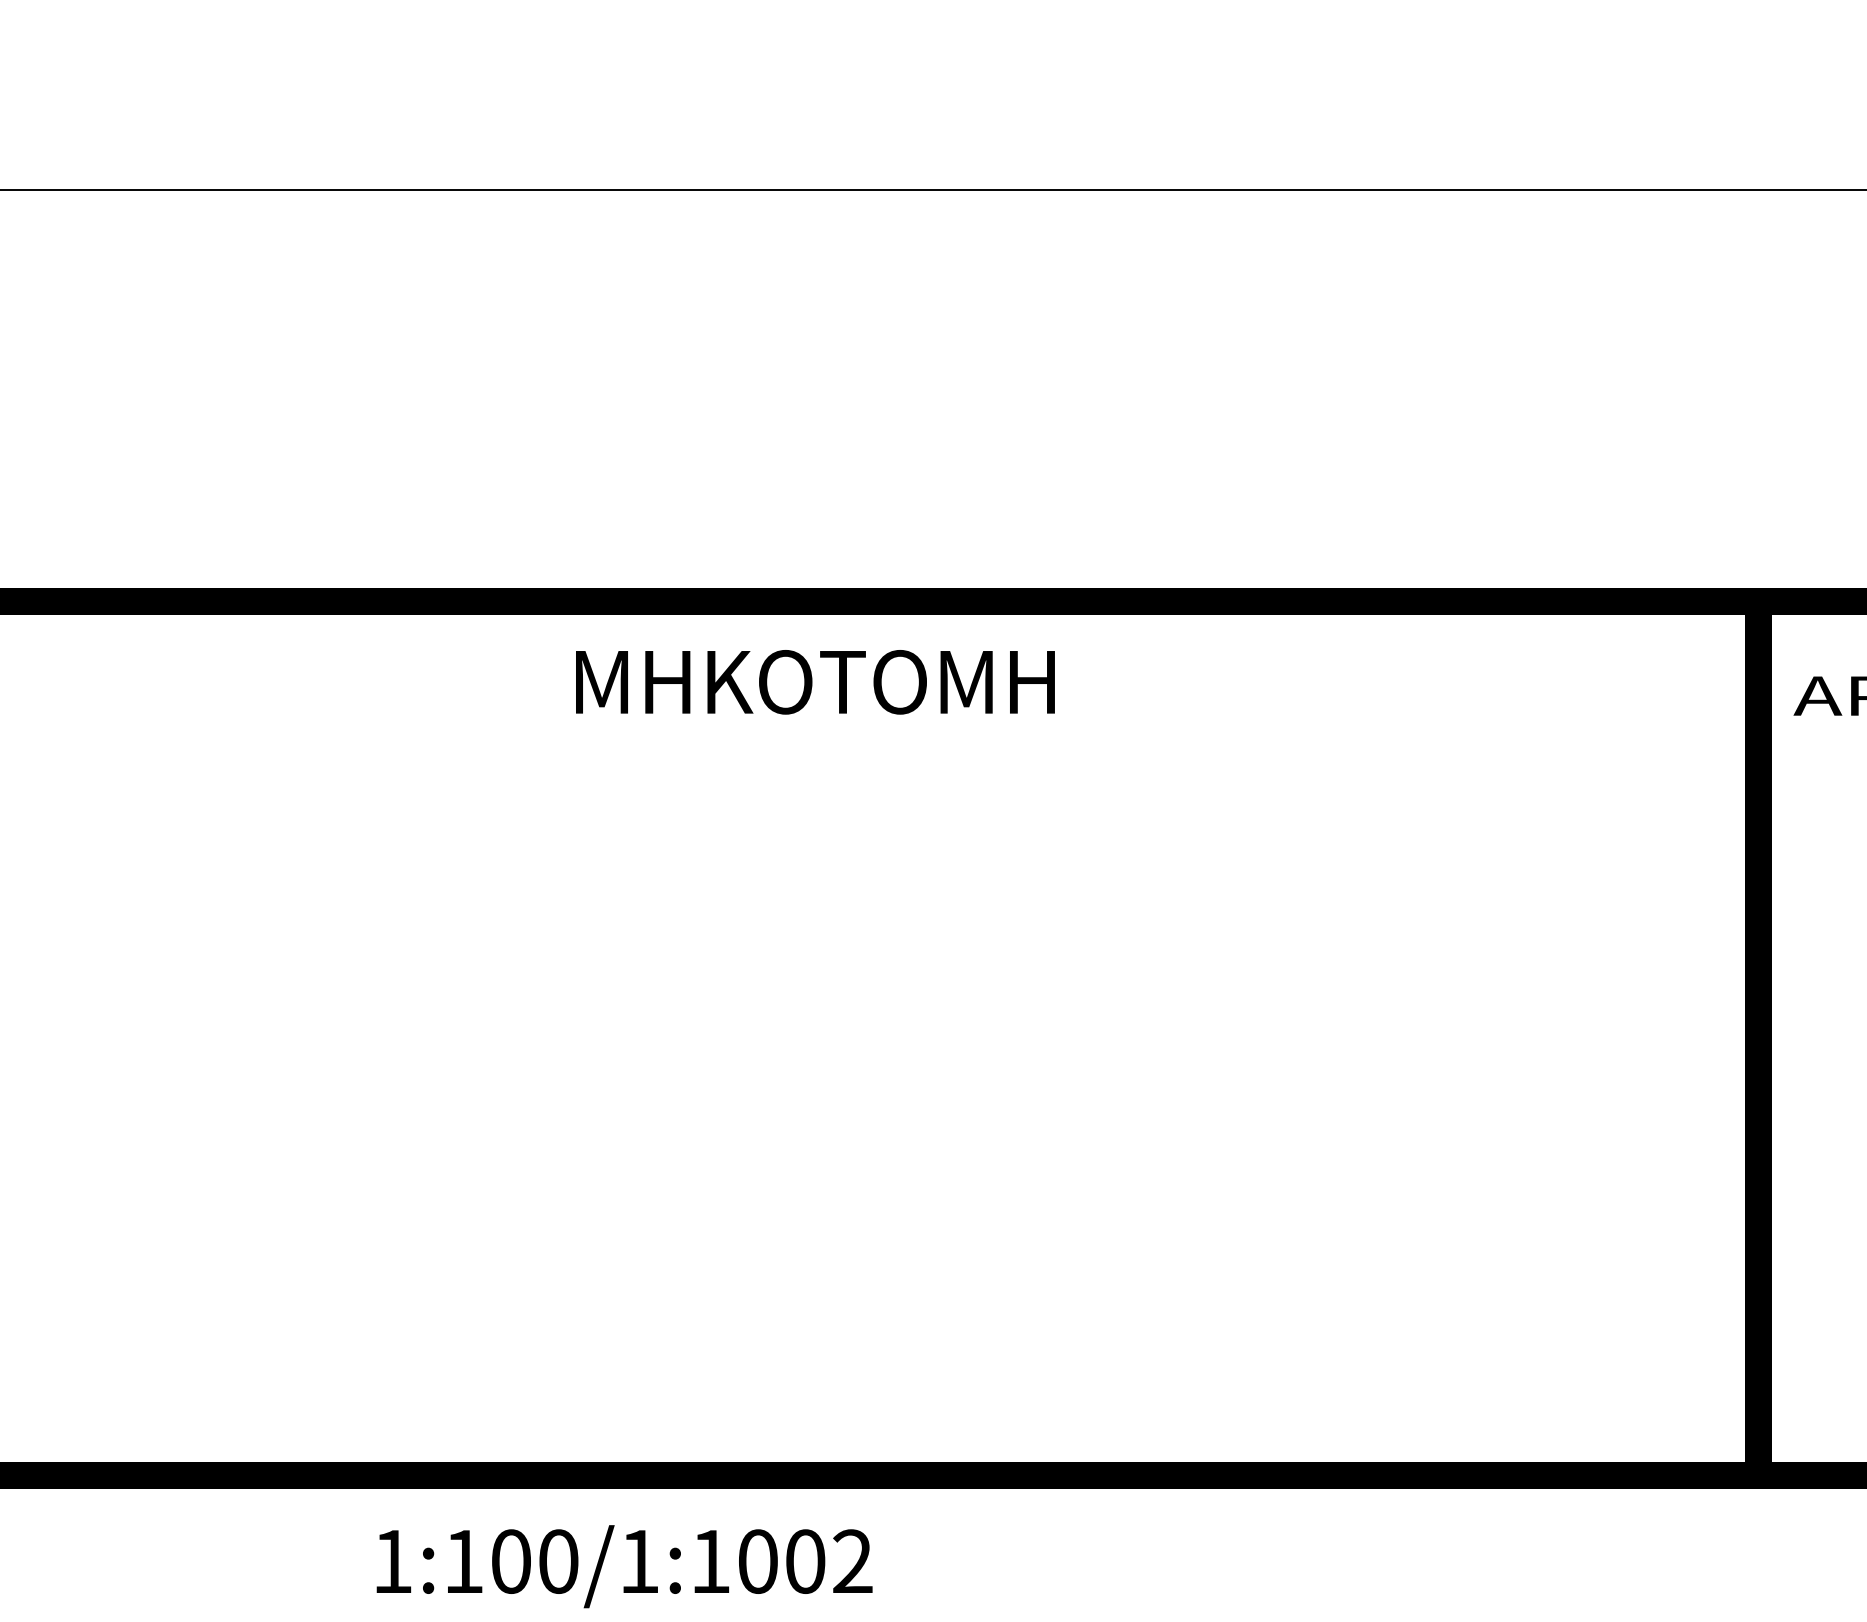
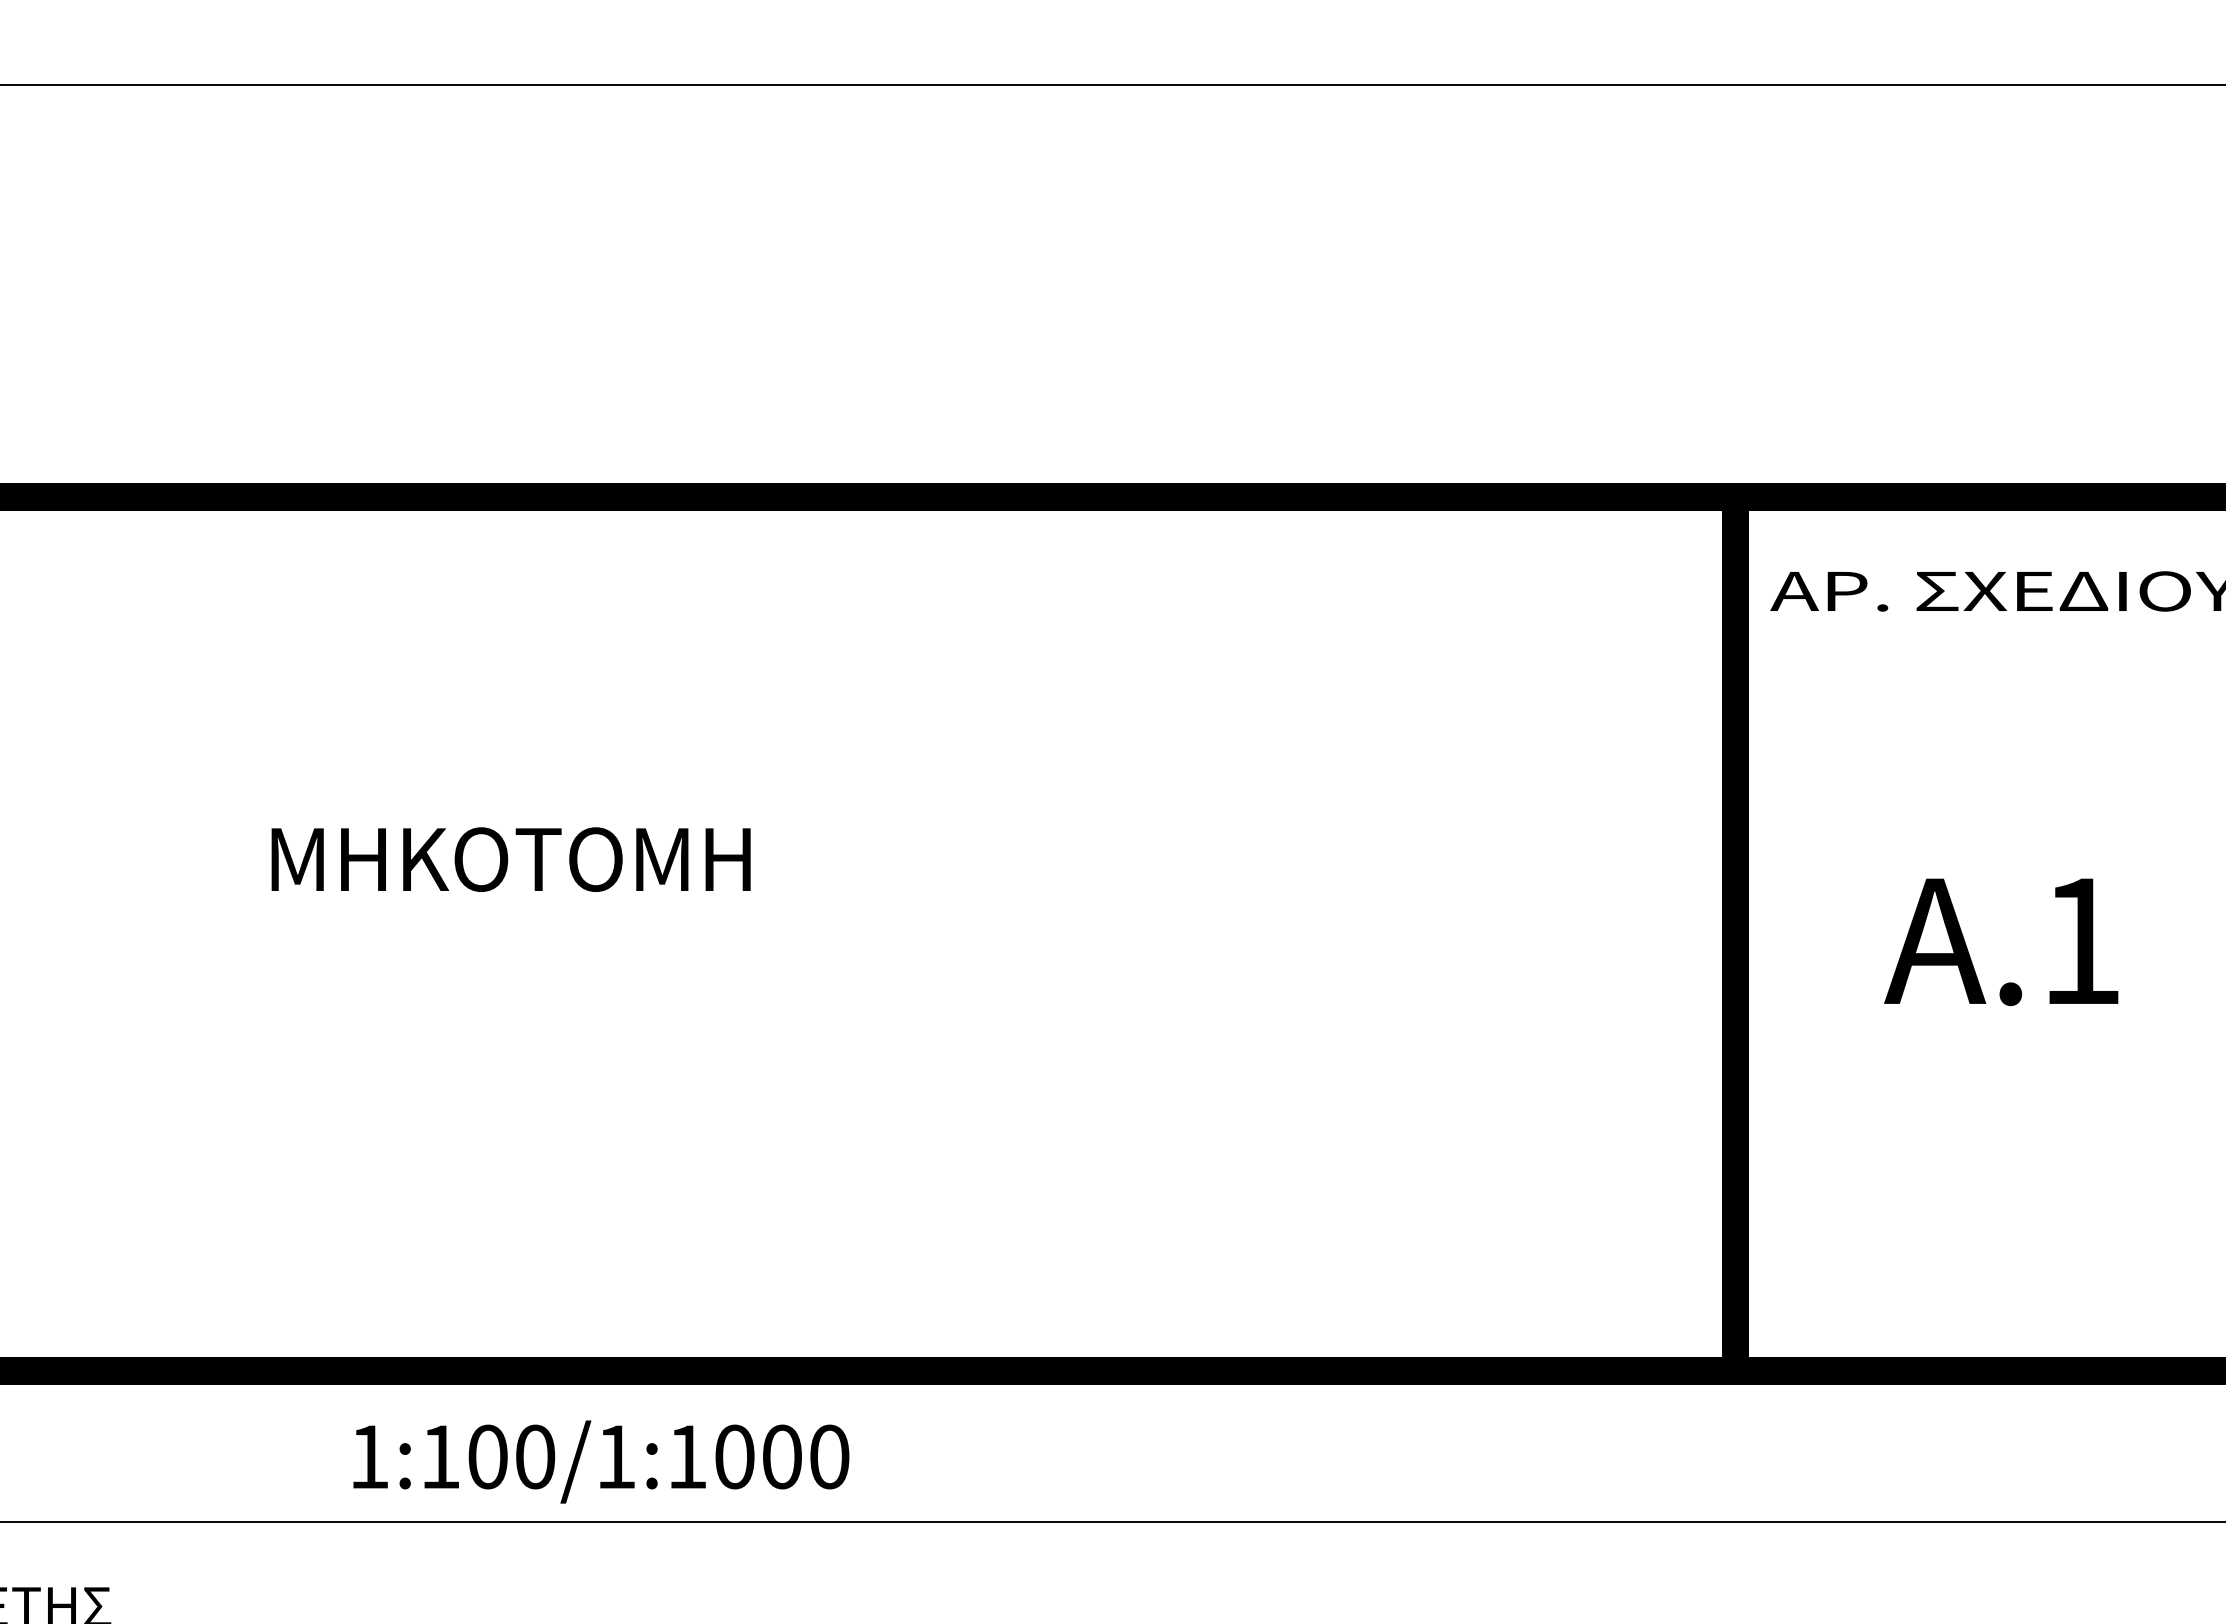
text: (814, 682) -> (510, 859), moved
text: (852, 1561) -> (829, 1456), 1:100/1:1002 -> 1:100/1:1000

